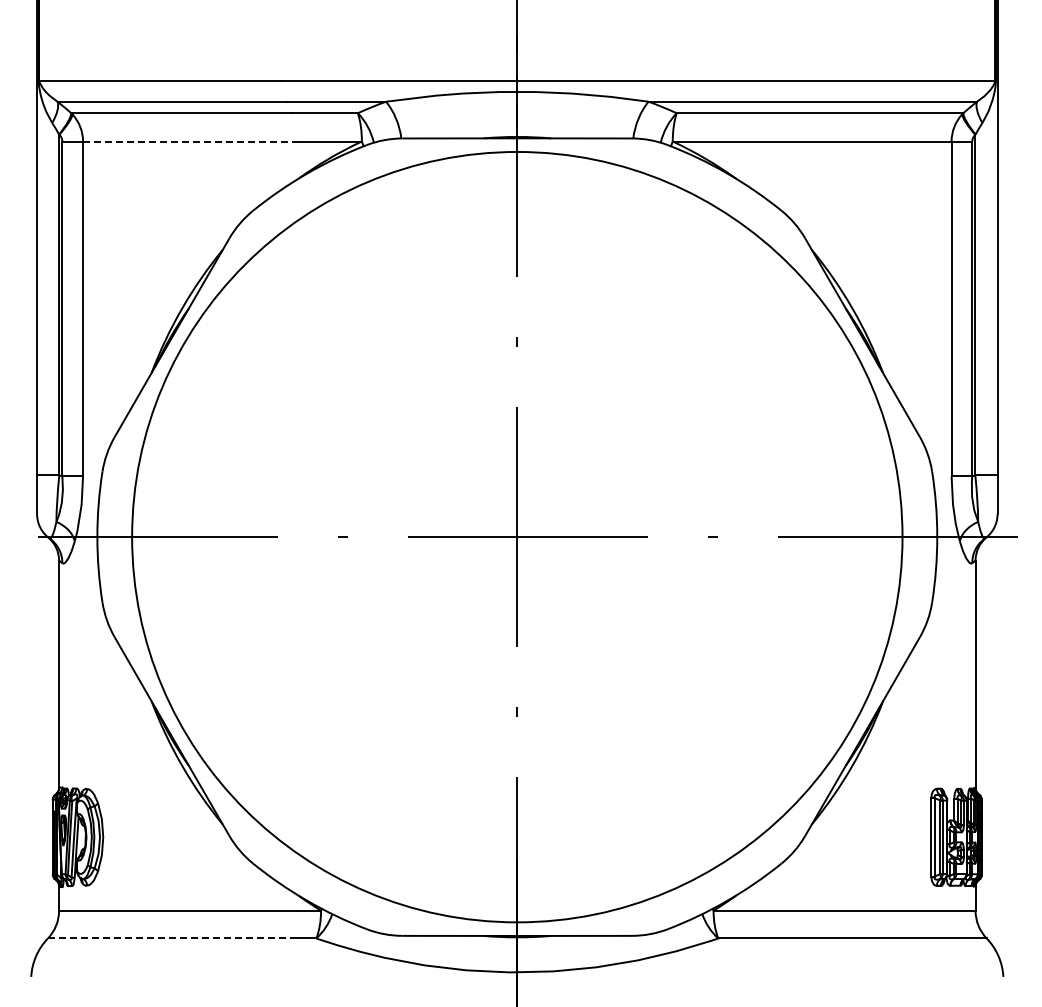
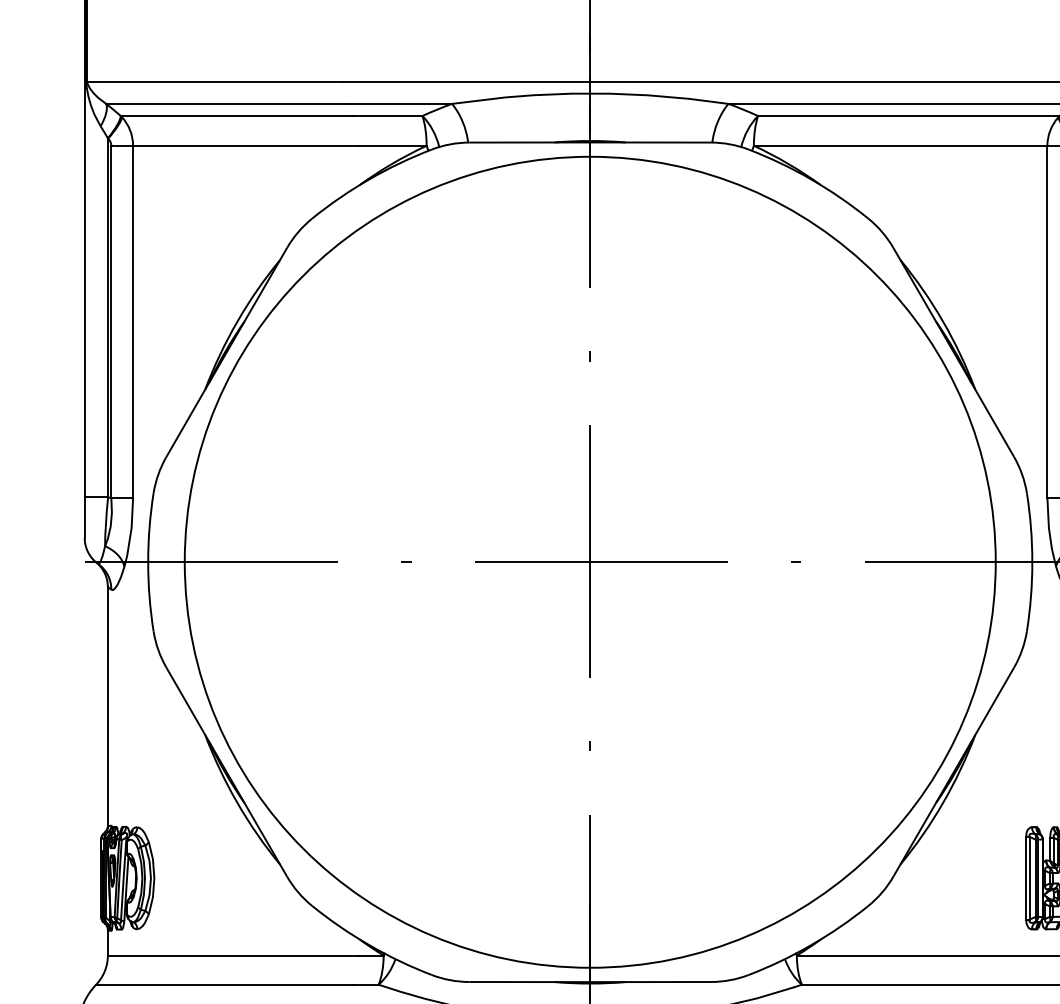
line: (190, 141) -> (246, 145), dashed -> solid
line: (170, 938) -> (225, 984), dashed -> solid

